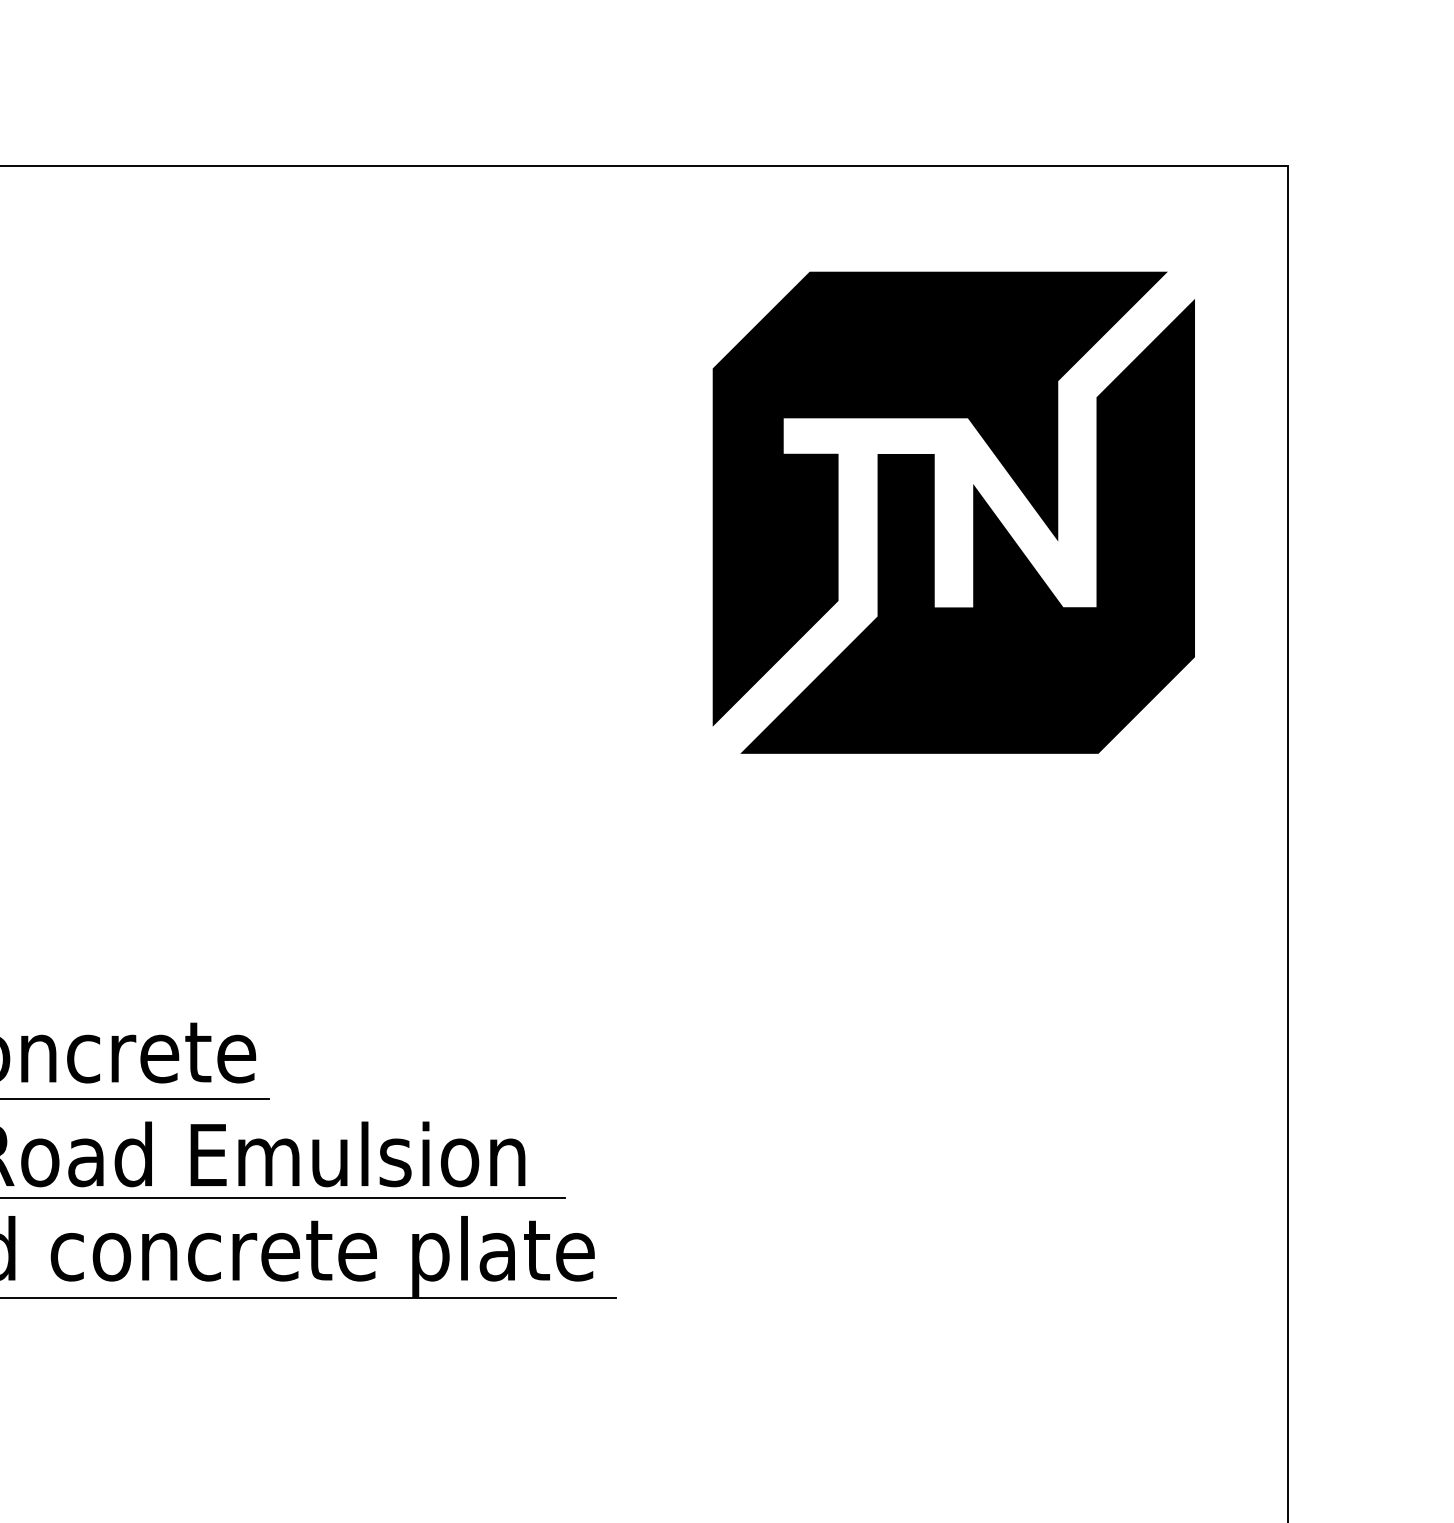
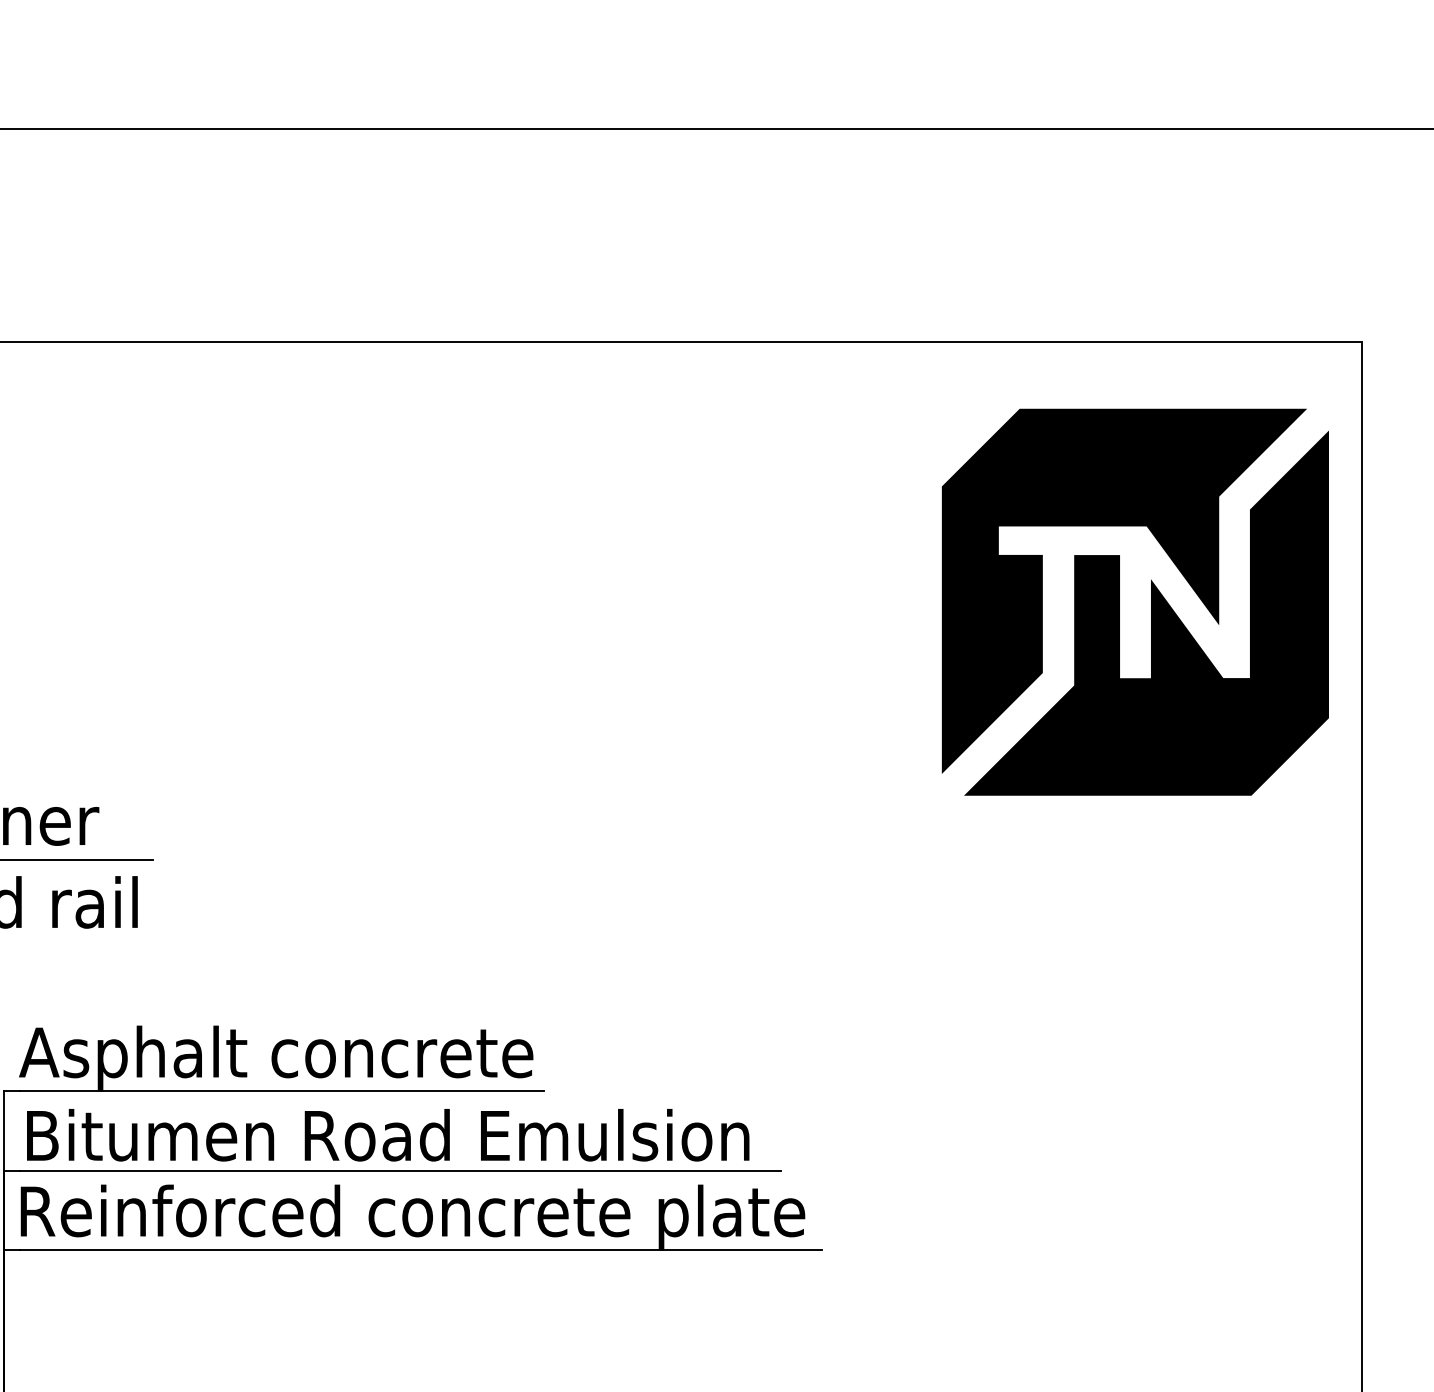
part: (934, 511) -> (1119, 601), moved

